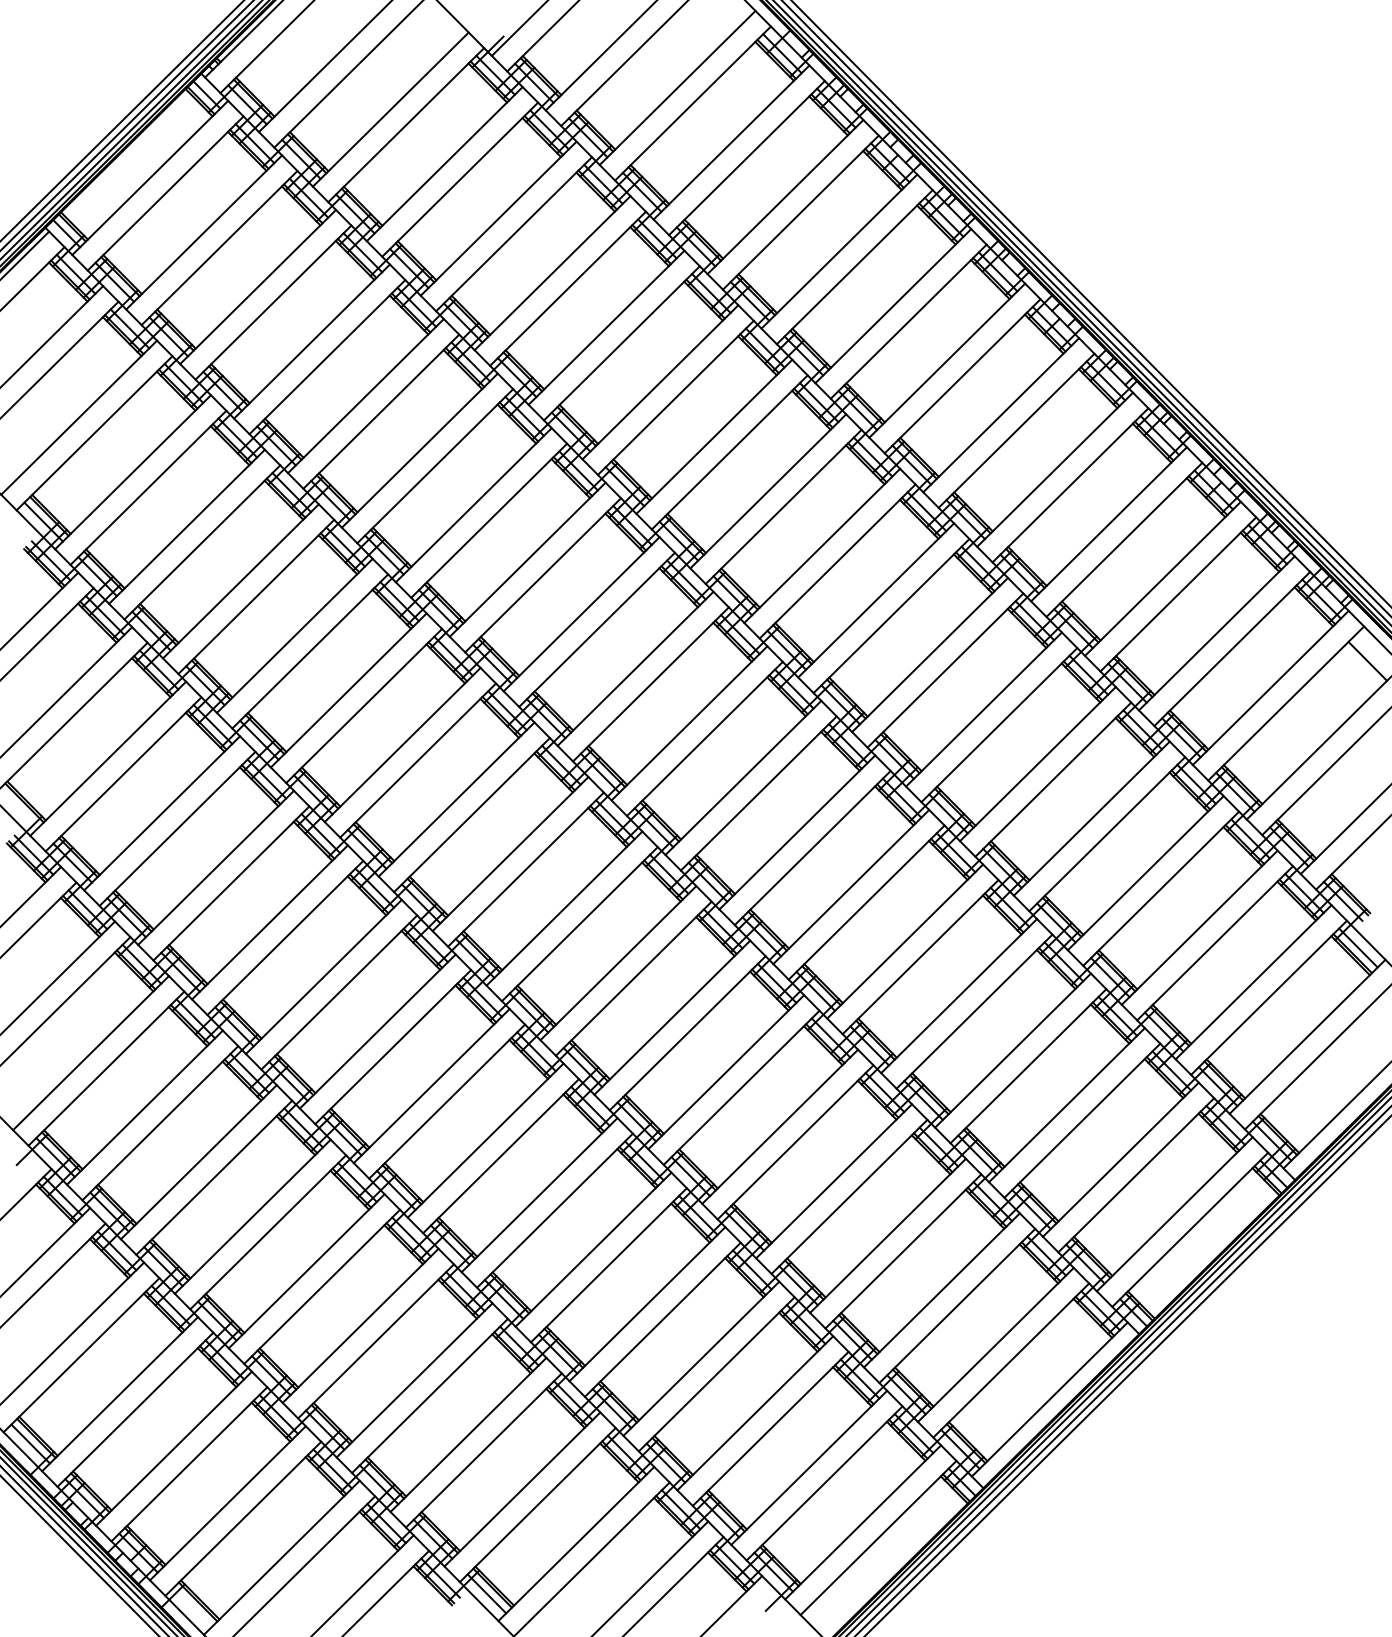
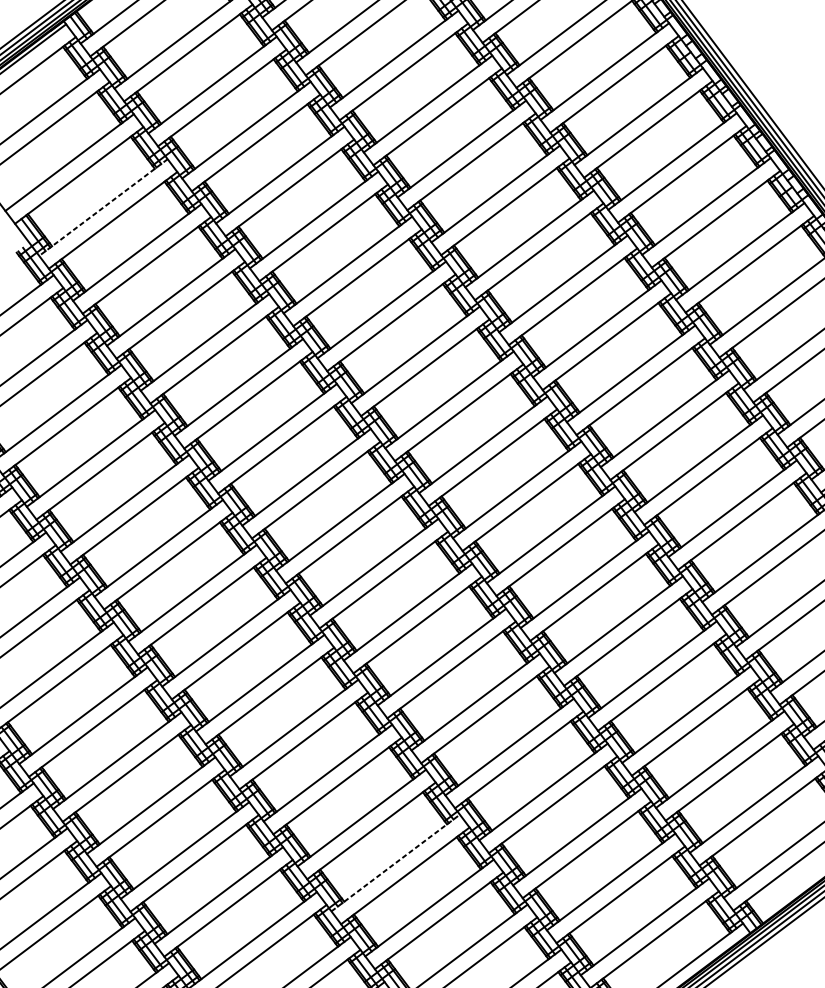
line: (133, 472) -> (103, 207), solid -> dashed
line: (647, 1304) -> (395, 863), solid -> dashed

